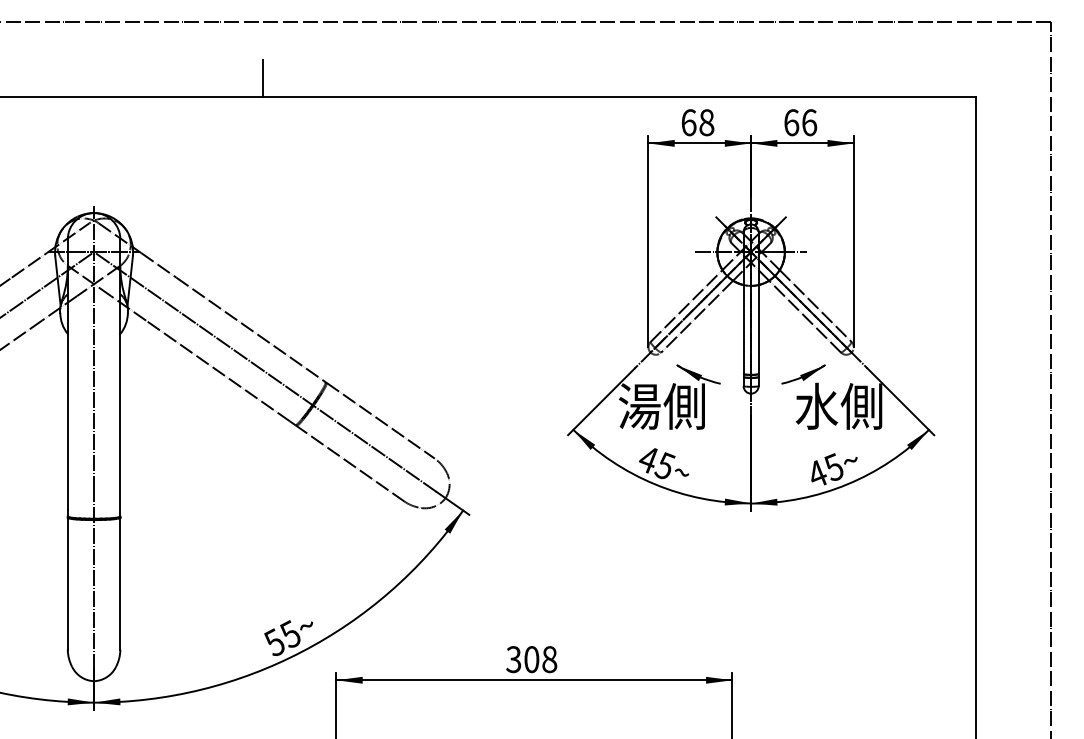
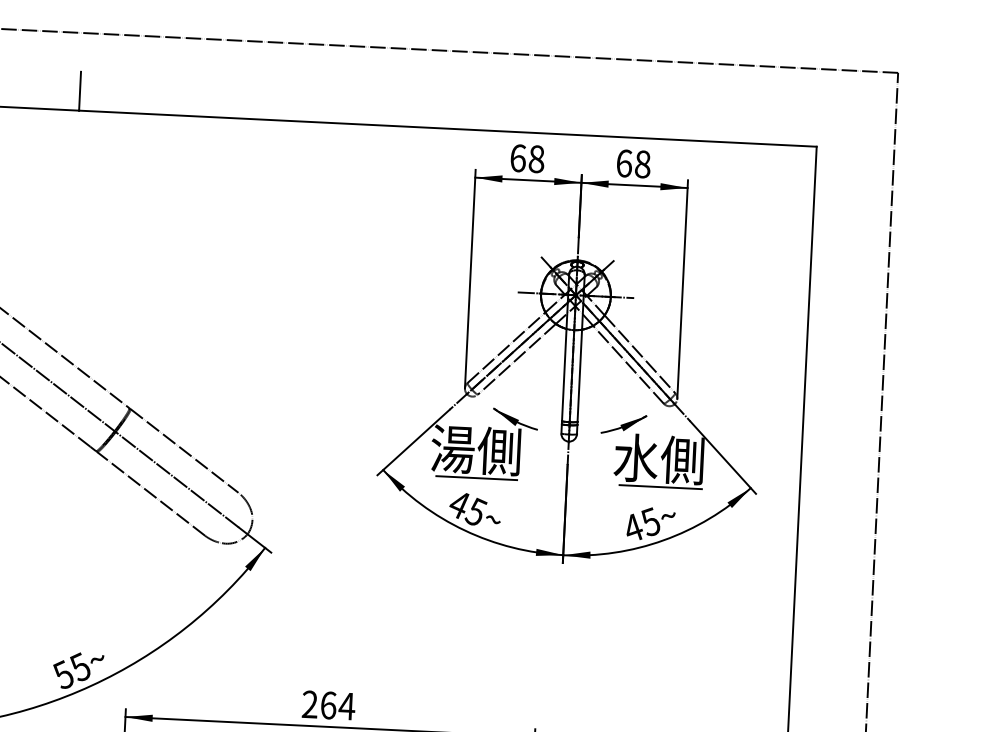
text: (809, 122) -> (642, 164), 66 -> 68
line: (663, 433) -> (476, 478), added
line: (841, 433) -> (660, 487), added
text: (531, 659) -> (328, 705), 308 -> 264

